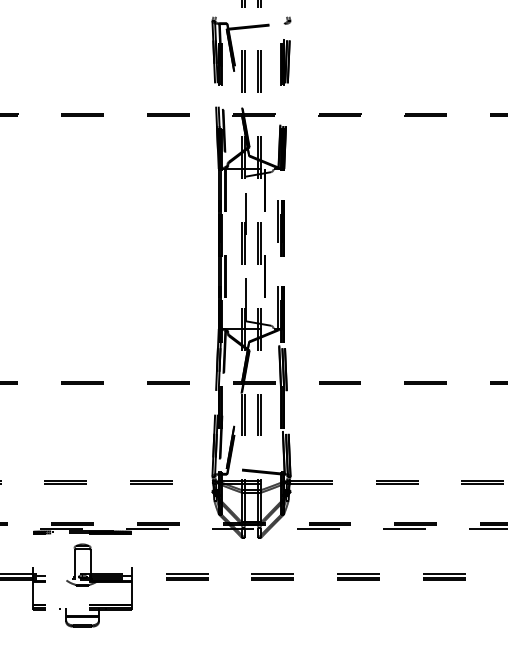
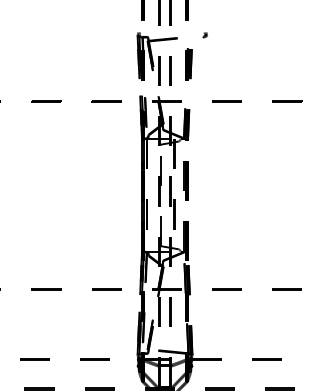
part: (287, 20) -> (205, 35), moved

